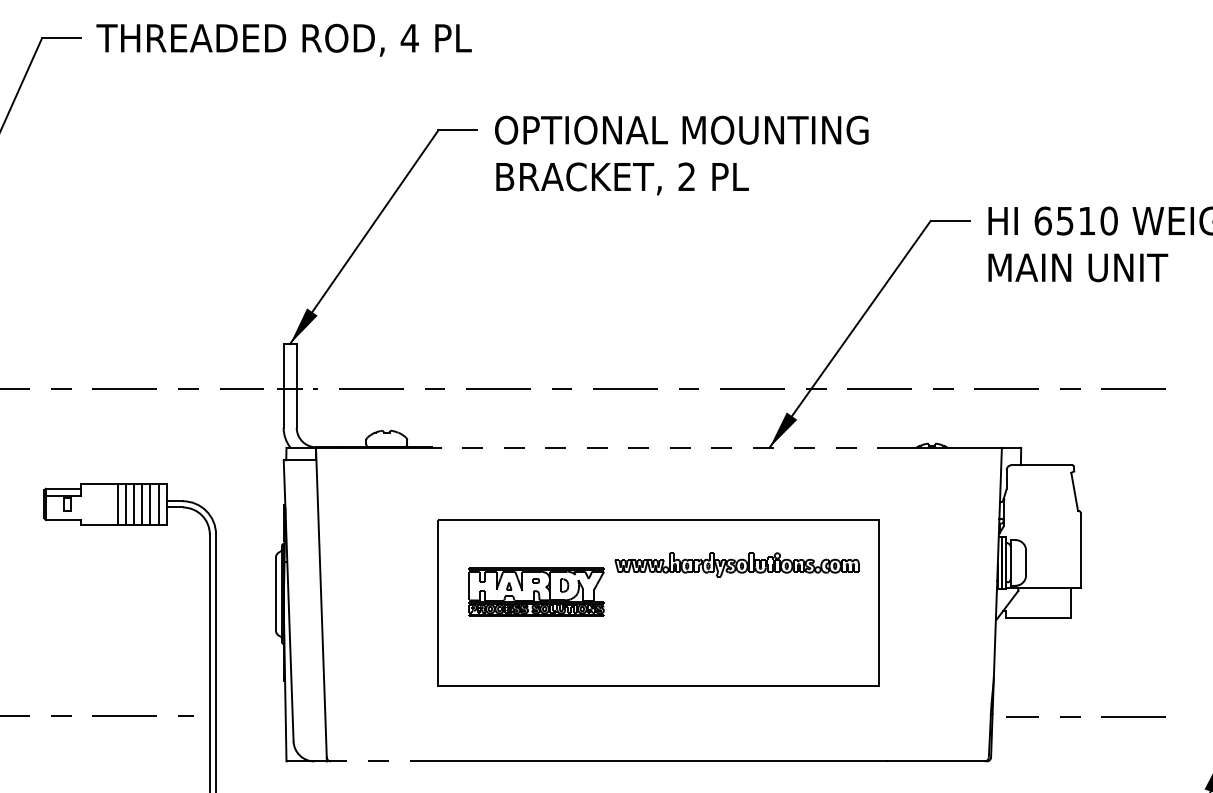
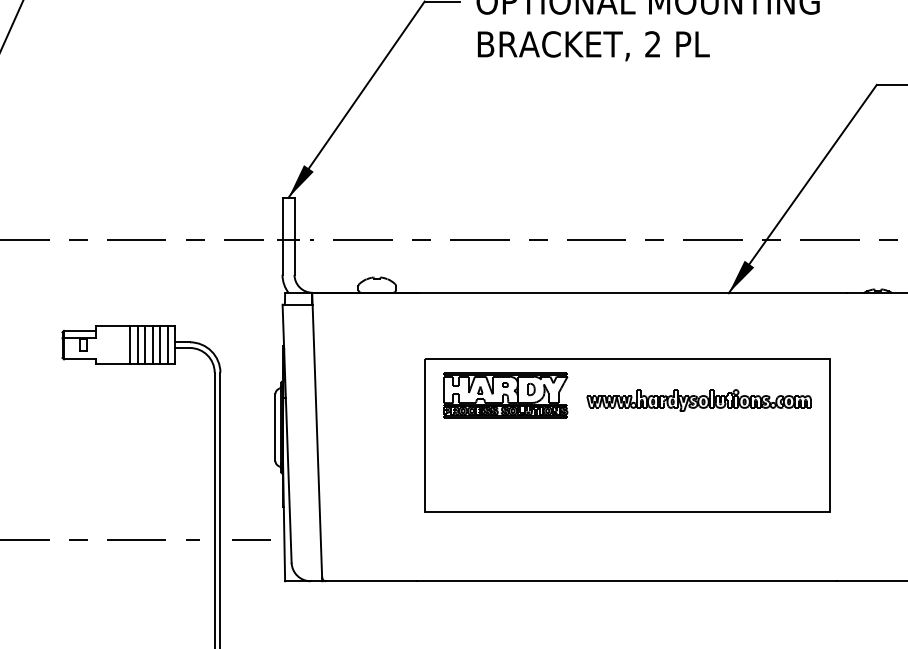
line: (658, 447) -> (626, 292), dashed -> solid
part: (536, 591) -> (505, 394), moved
line: (249, 715) -> (251, 539), added
line: (380, 761) -> (371, 581), dashed -> solid

